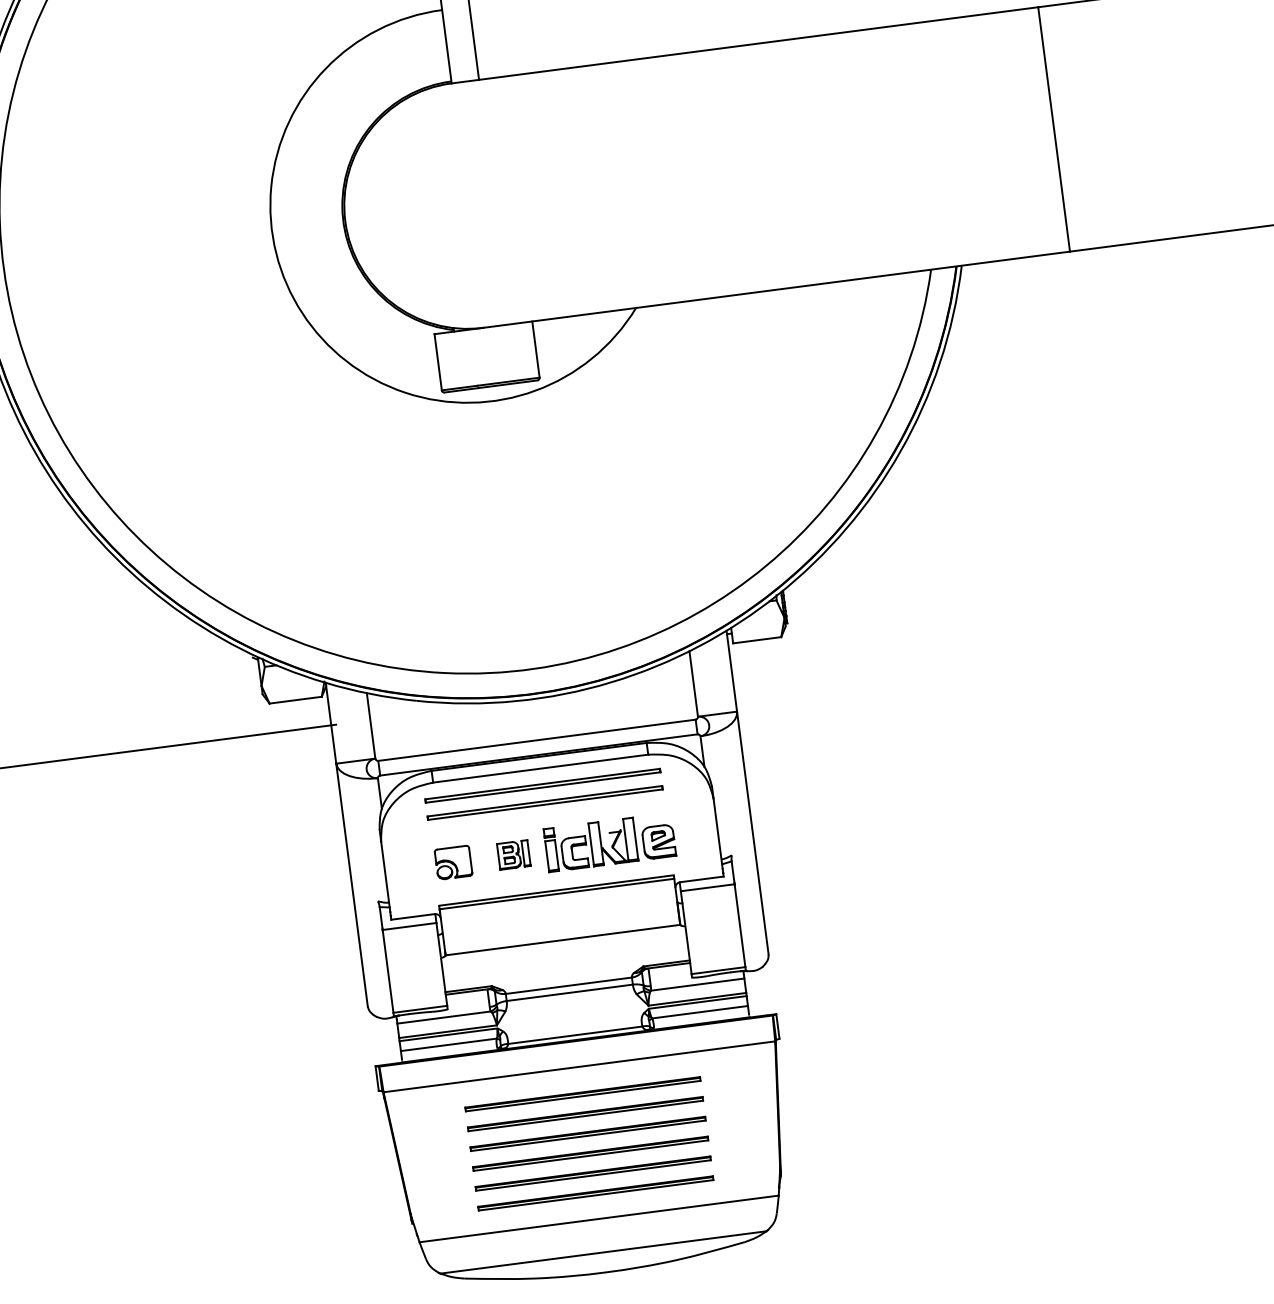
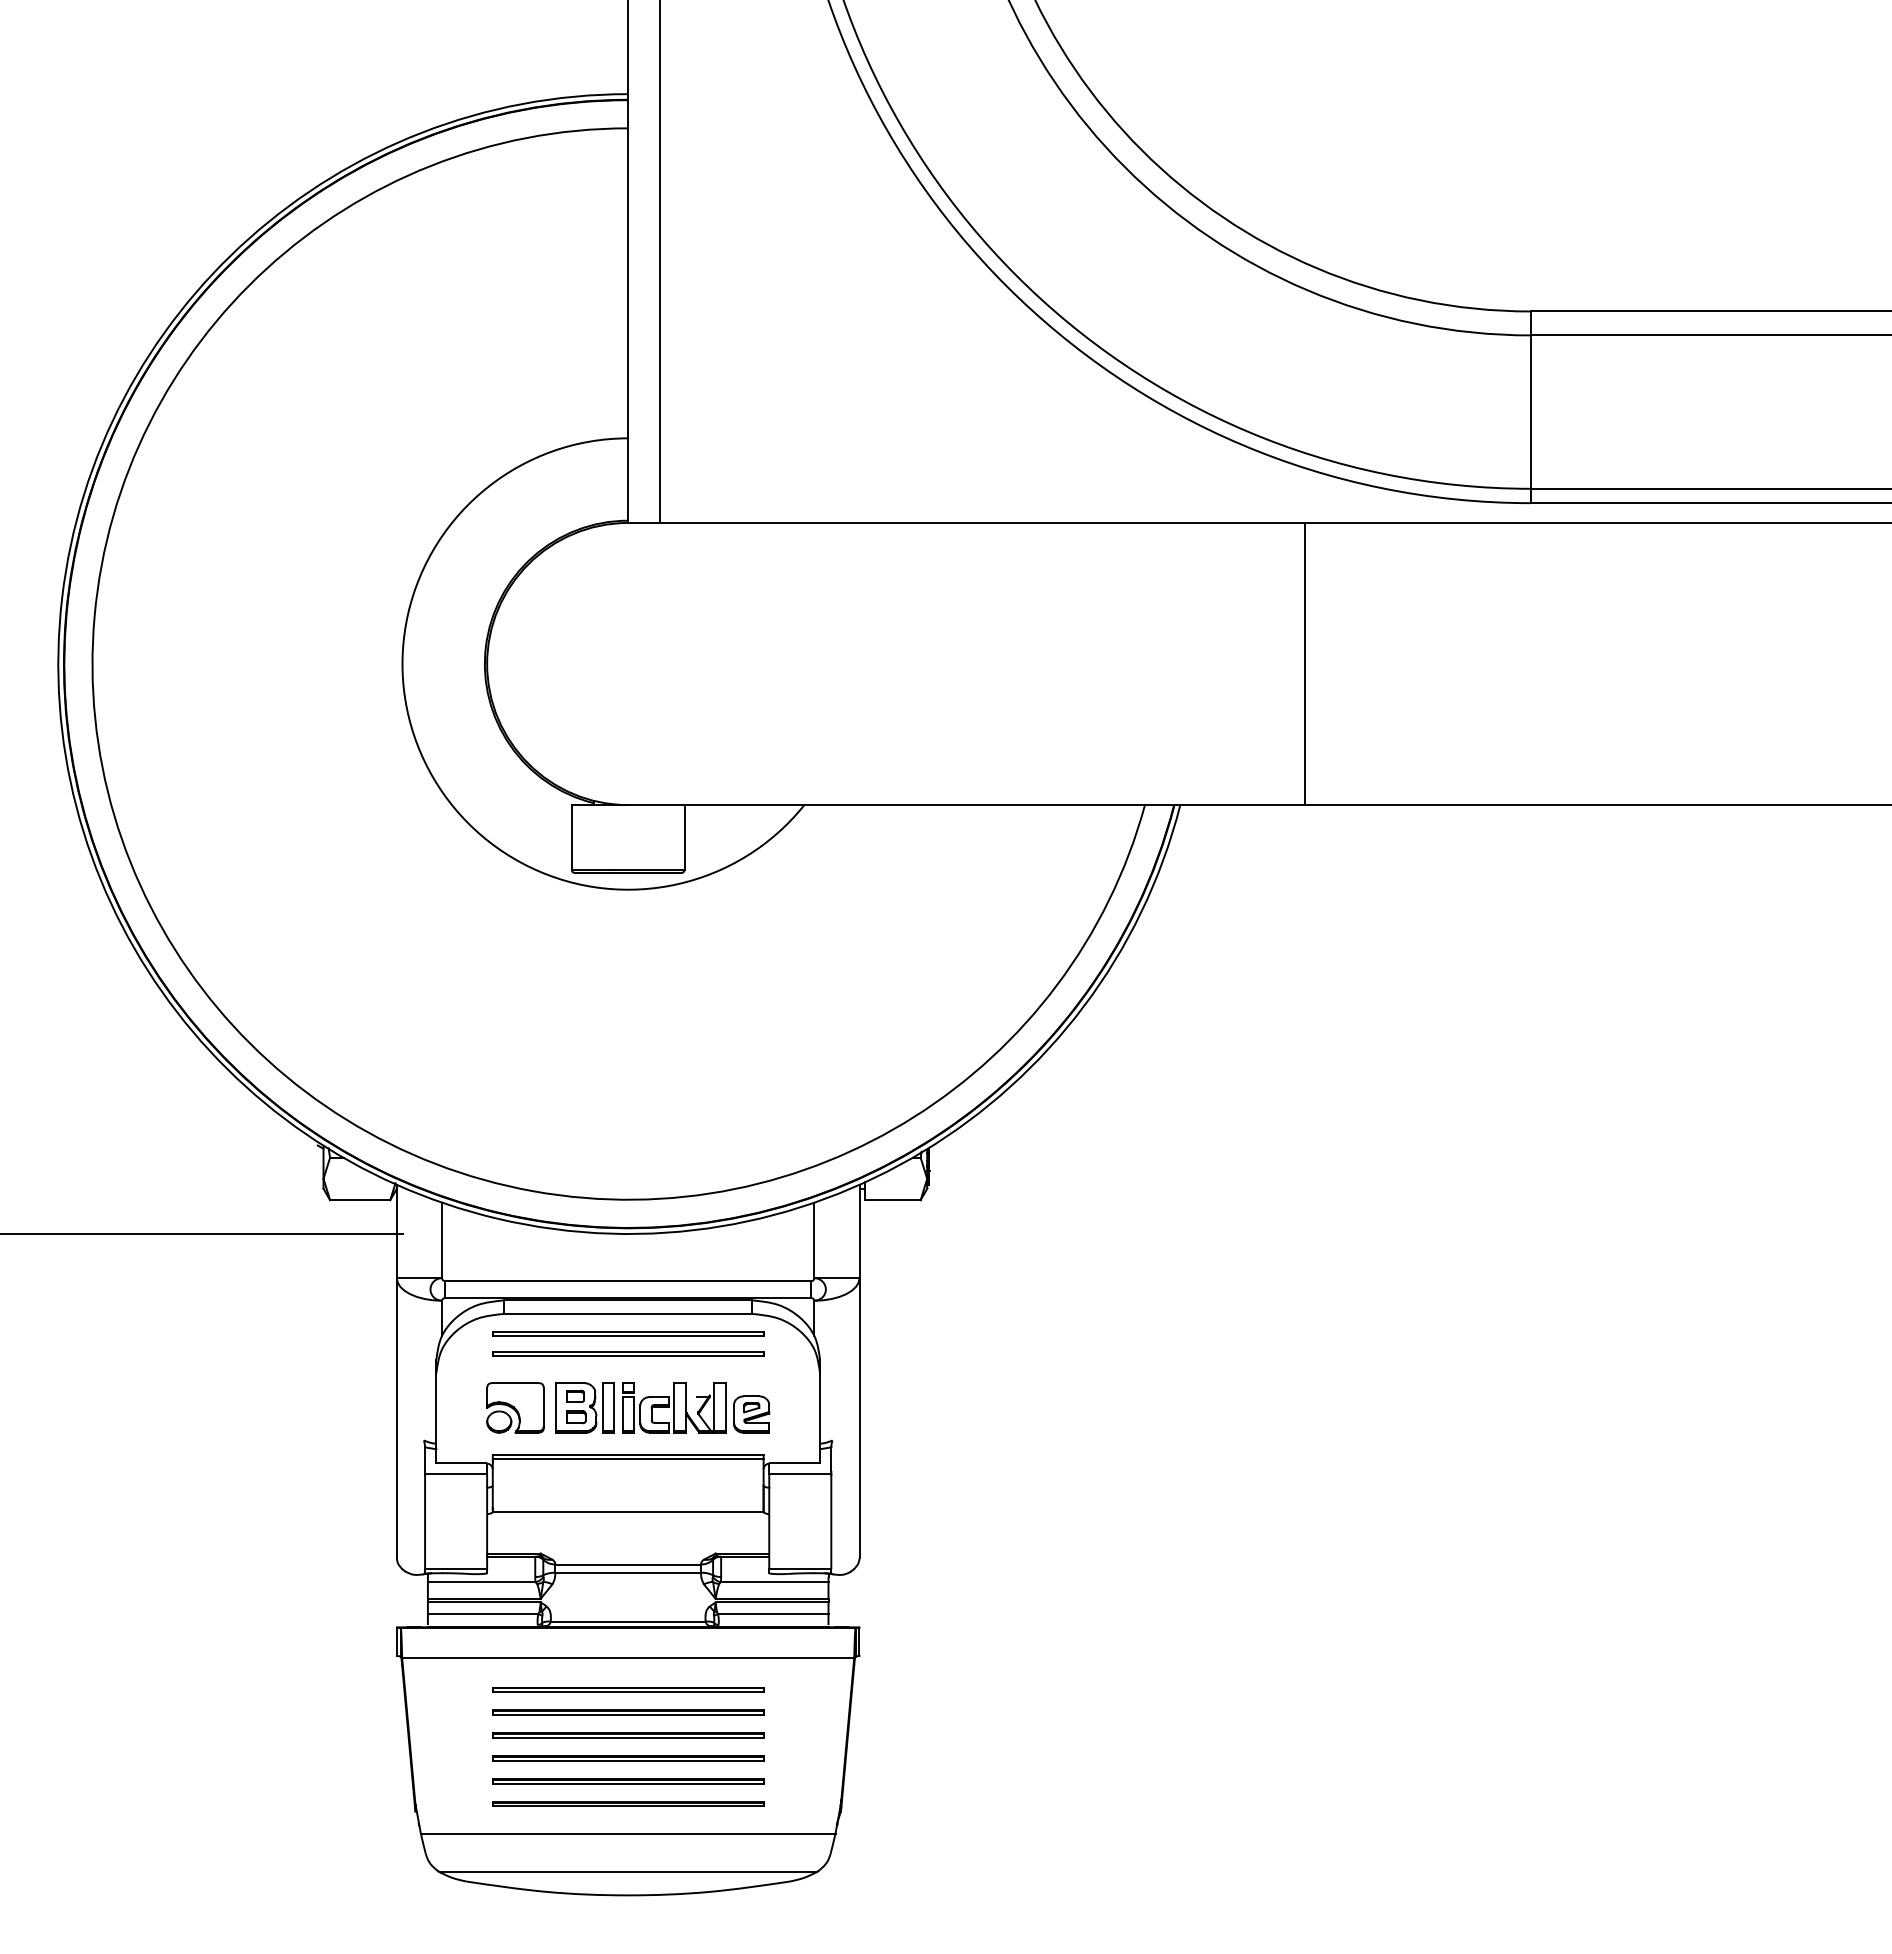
part: (513, 854) -> (584, 1407), size x1.67
part: (453, 862) -> (515, 1407), size x1.43

